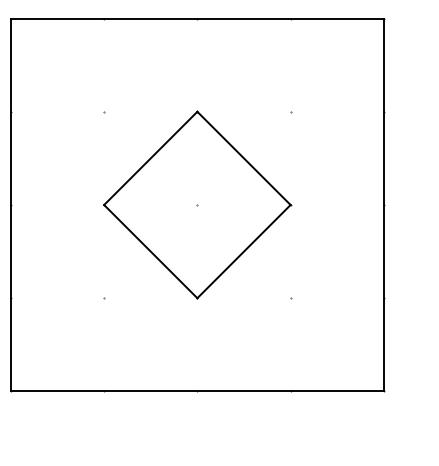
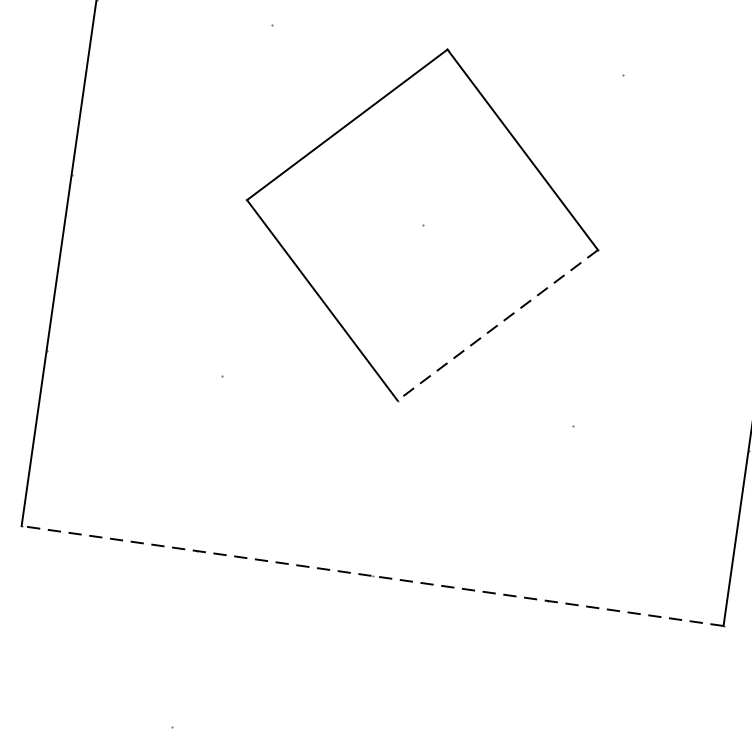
line: (243, 251) -> (496, 324), solid -> dashed
line: (196, 391) -> (370, 575), solid -> dashed

